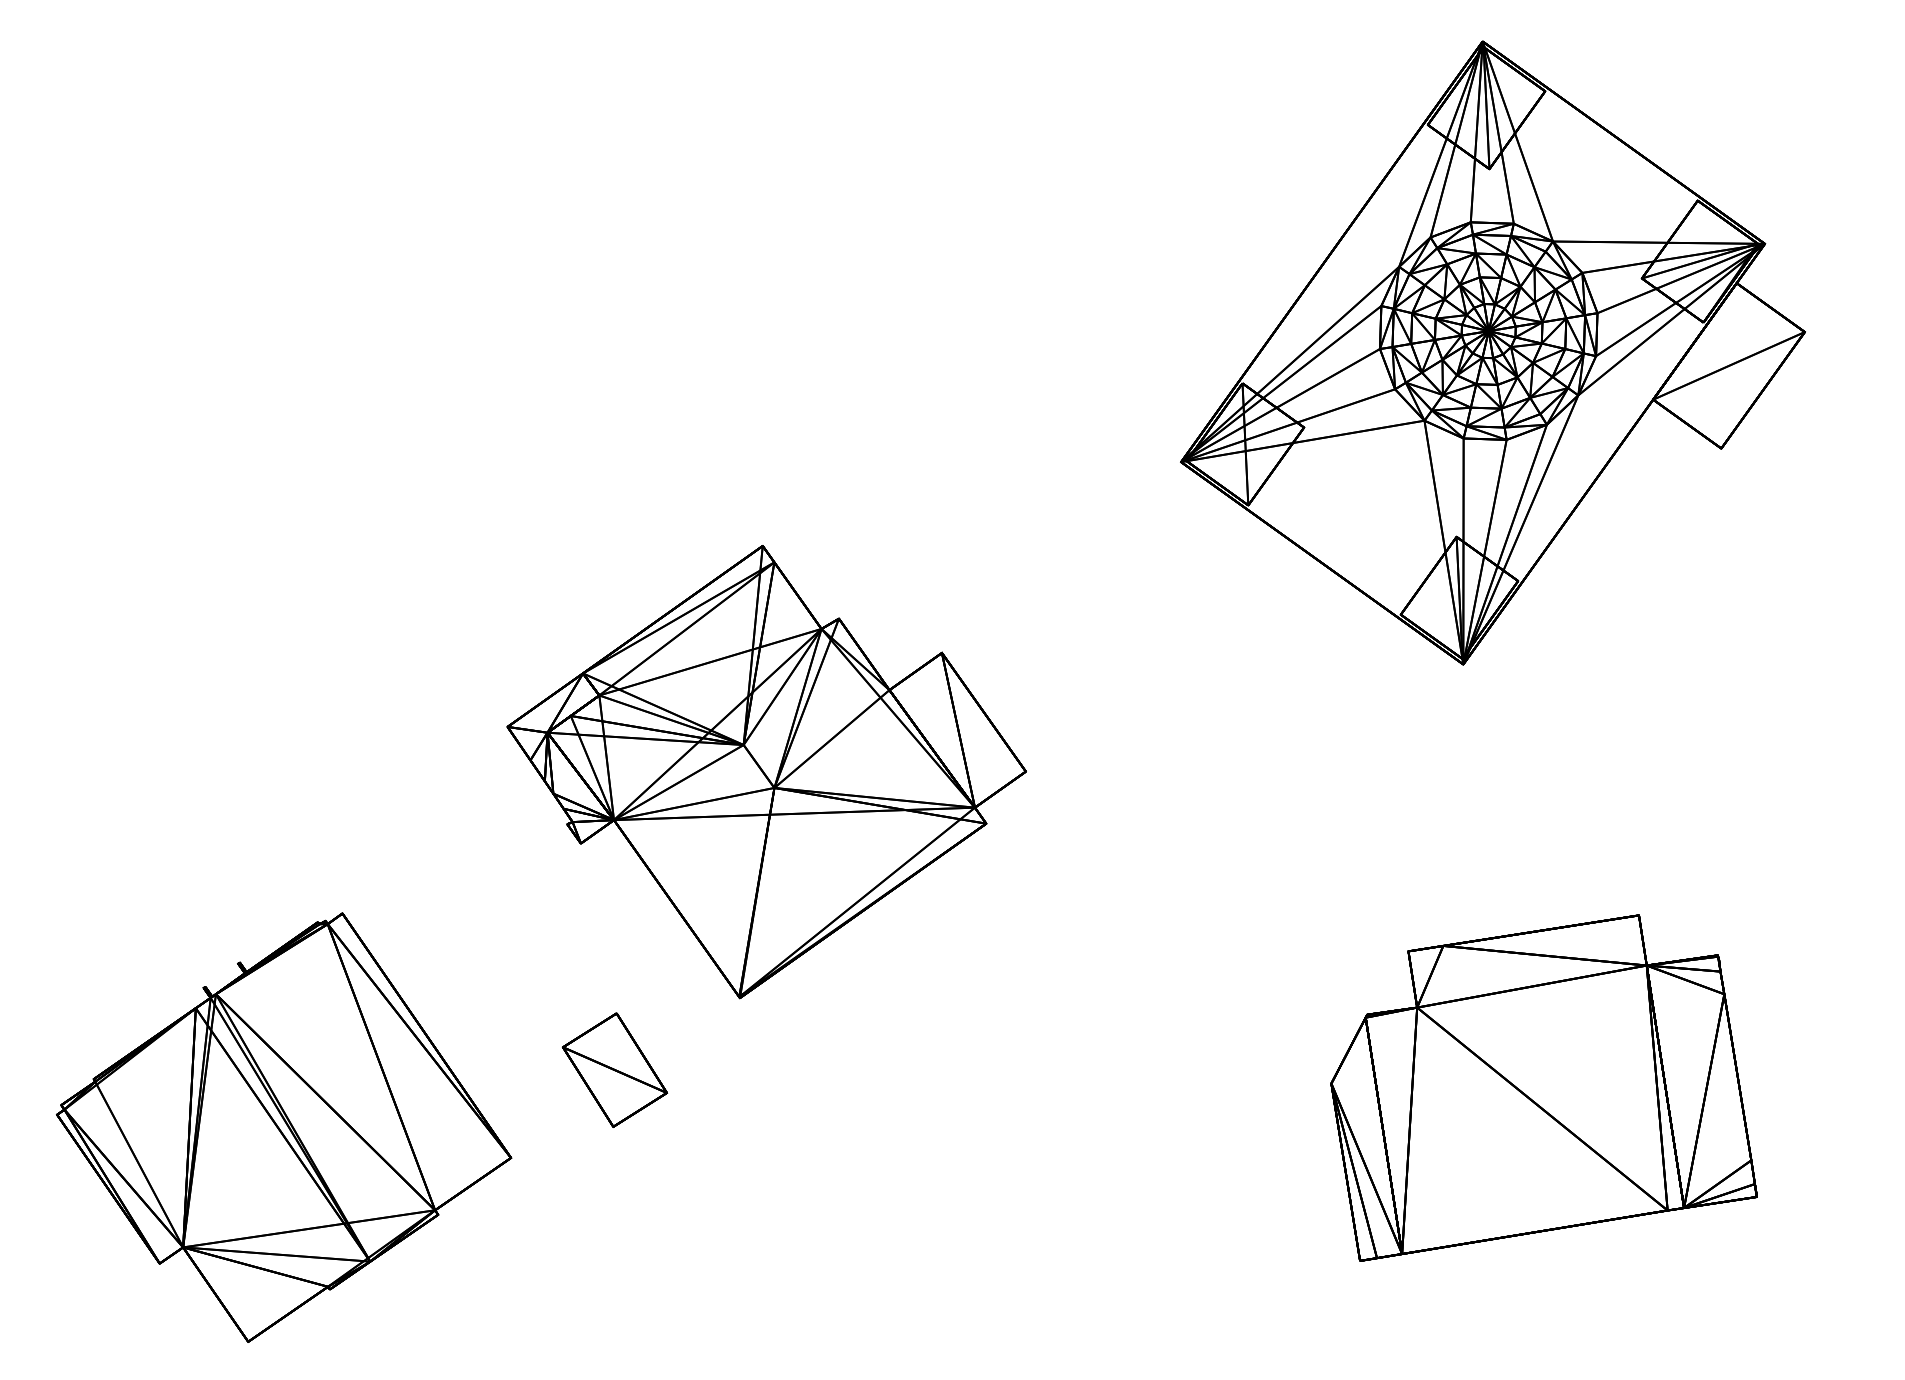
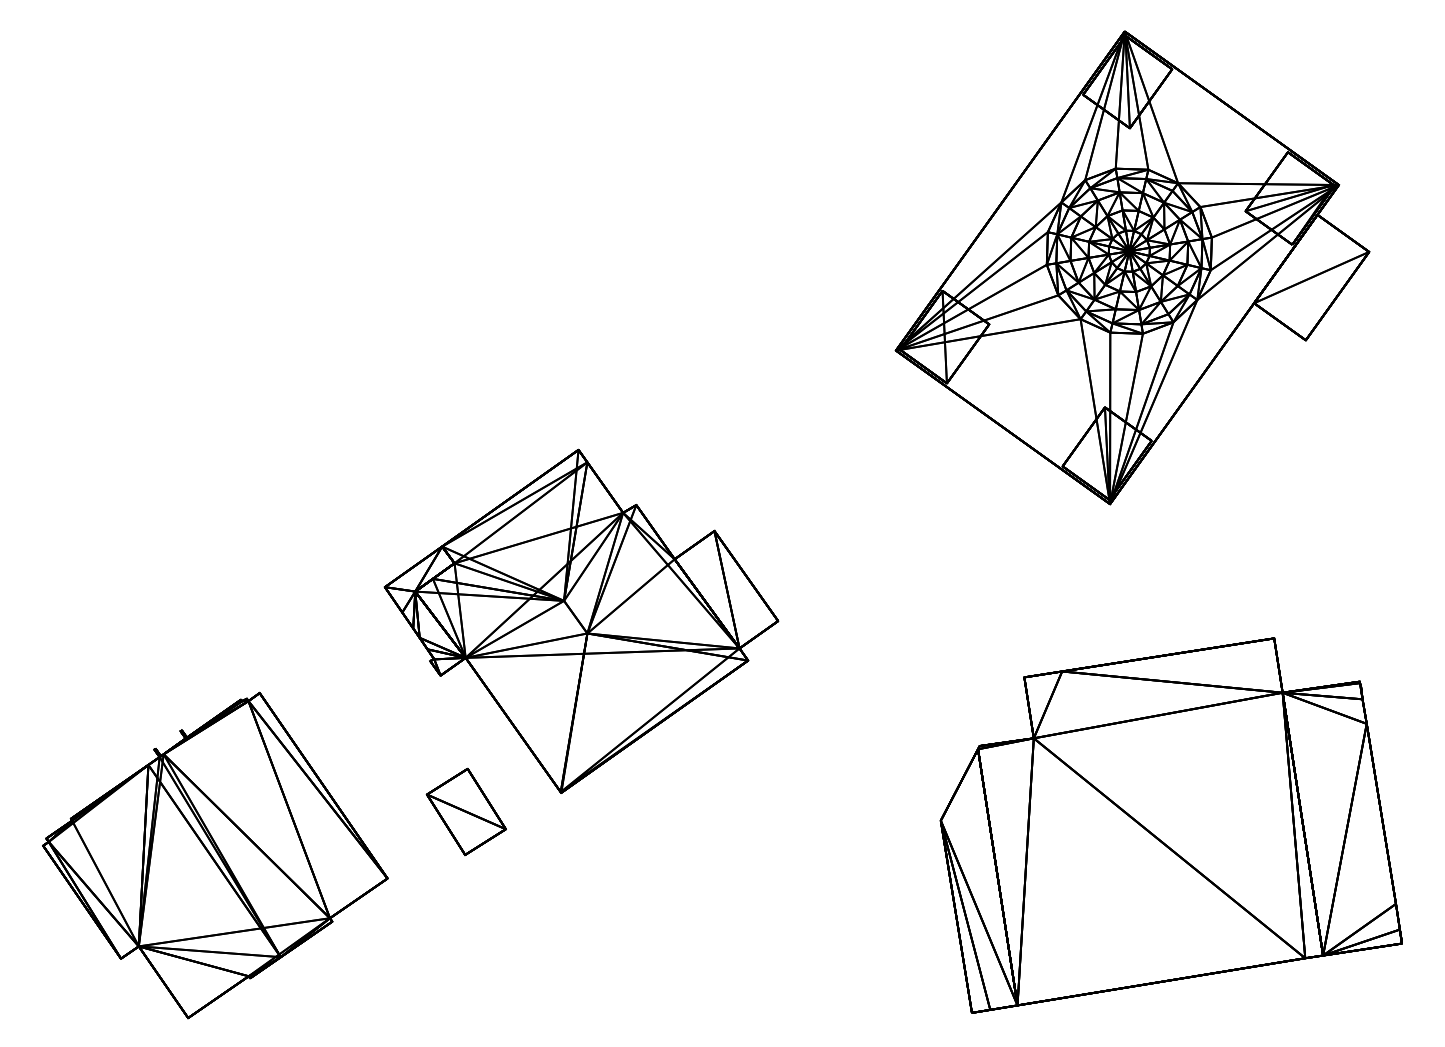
part: (766, 772) -> (581, 621), moved
part: (1543, 1087) -> (1170, 825), size x1.43

